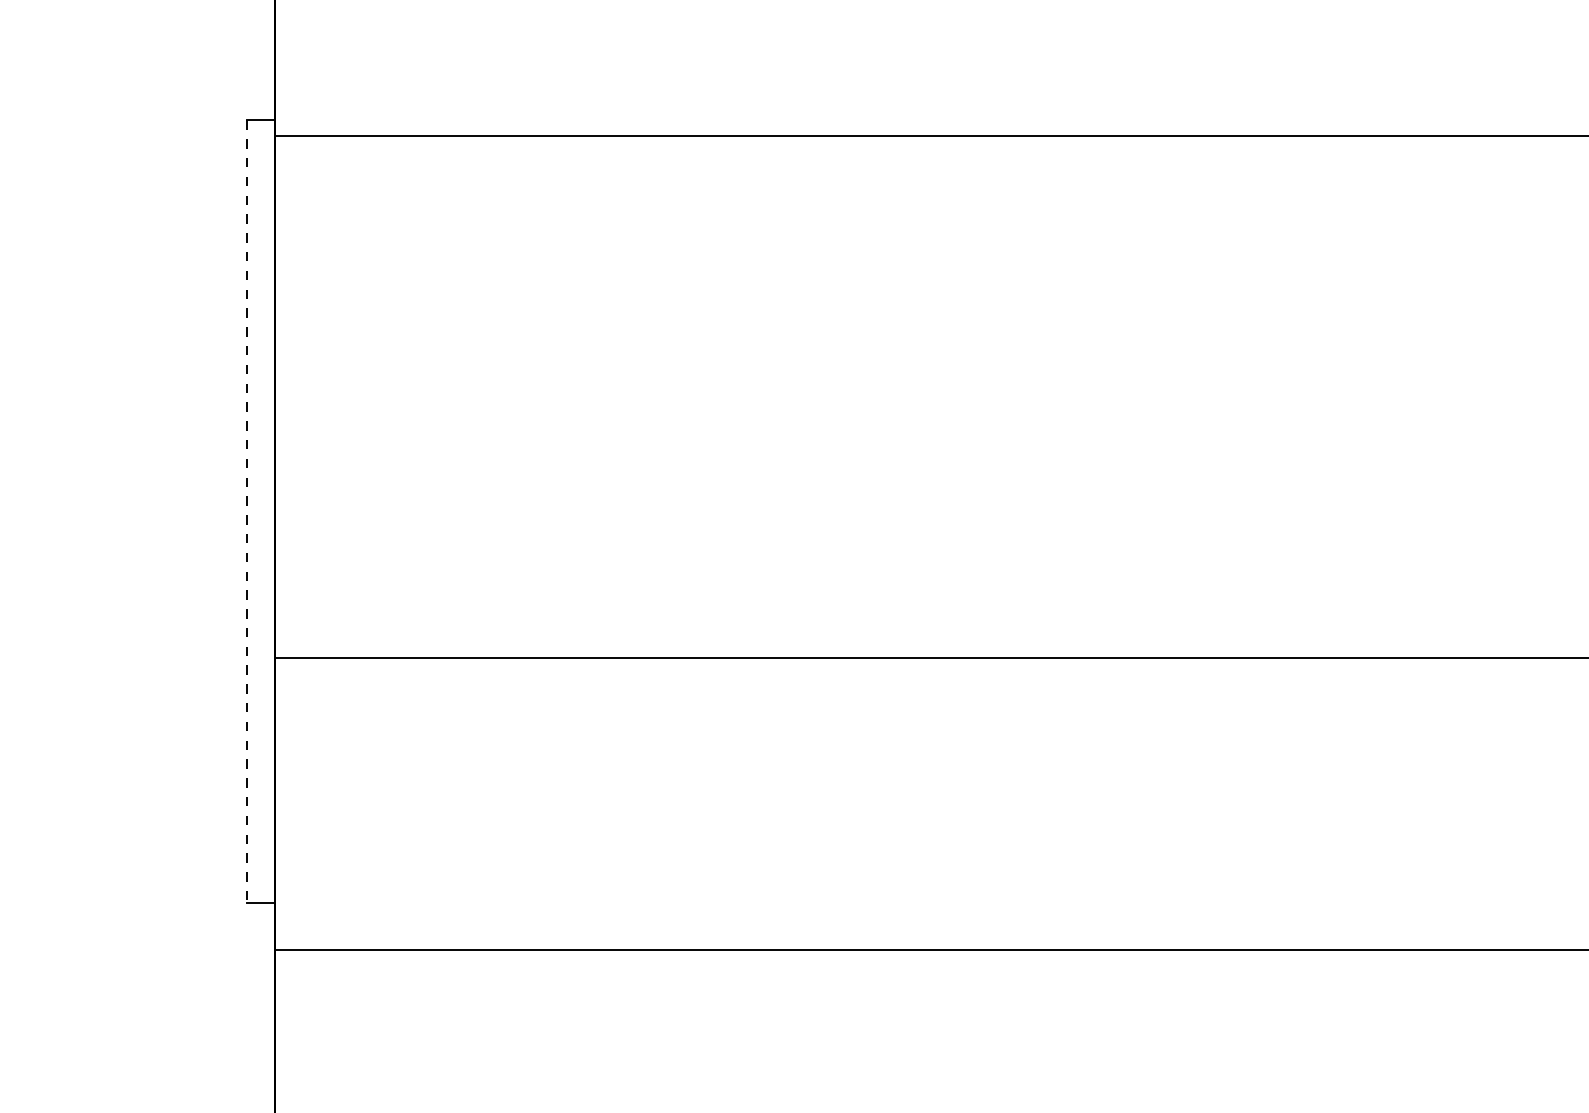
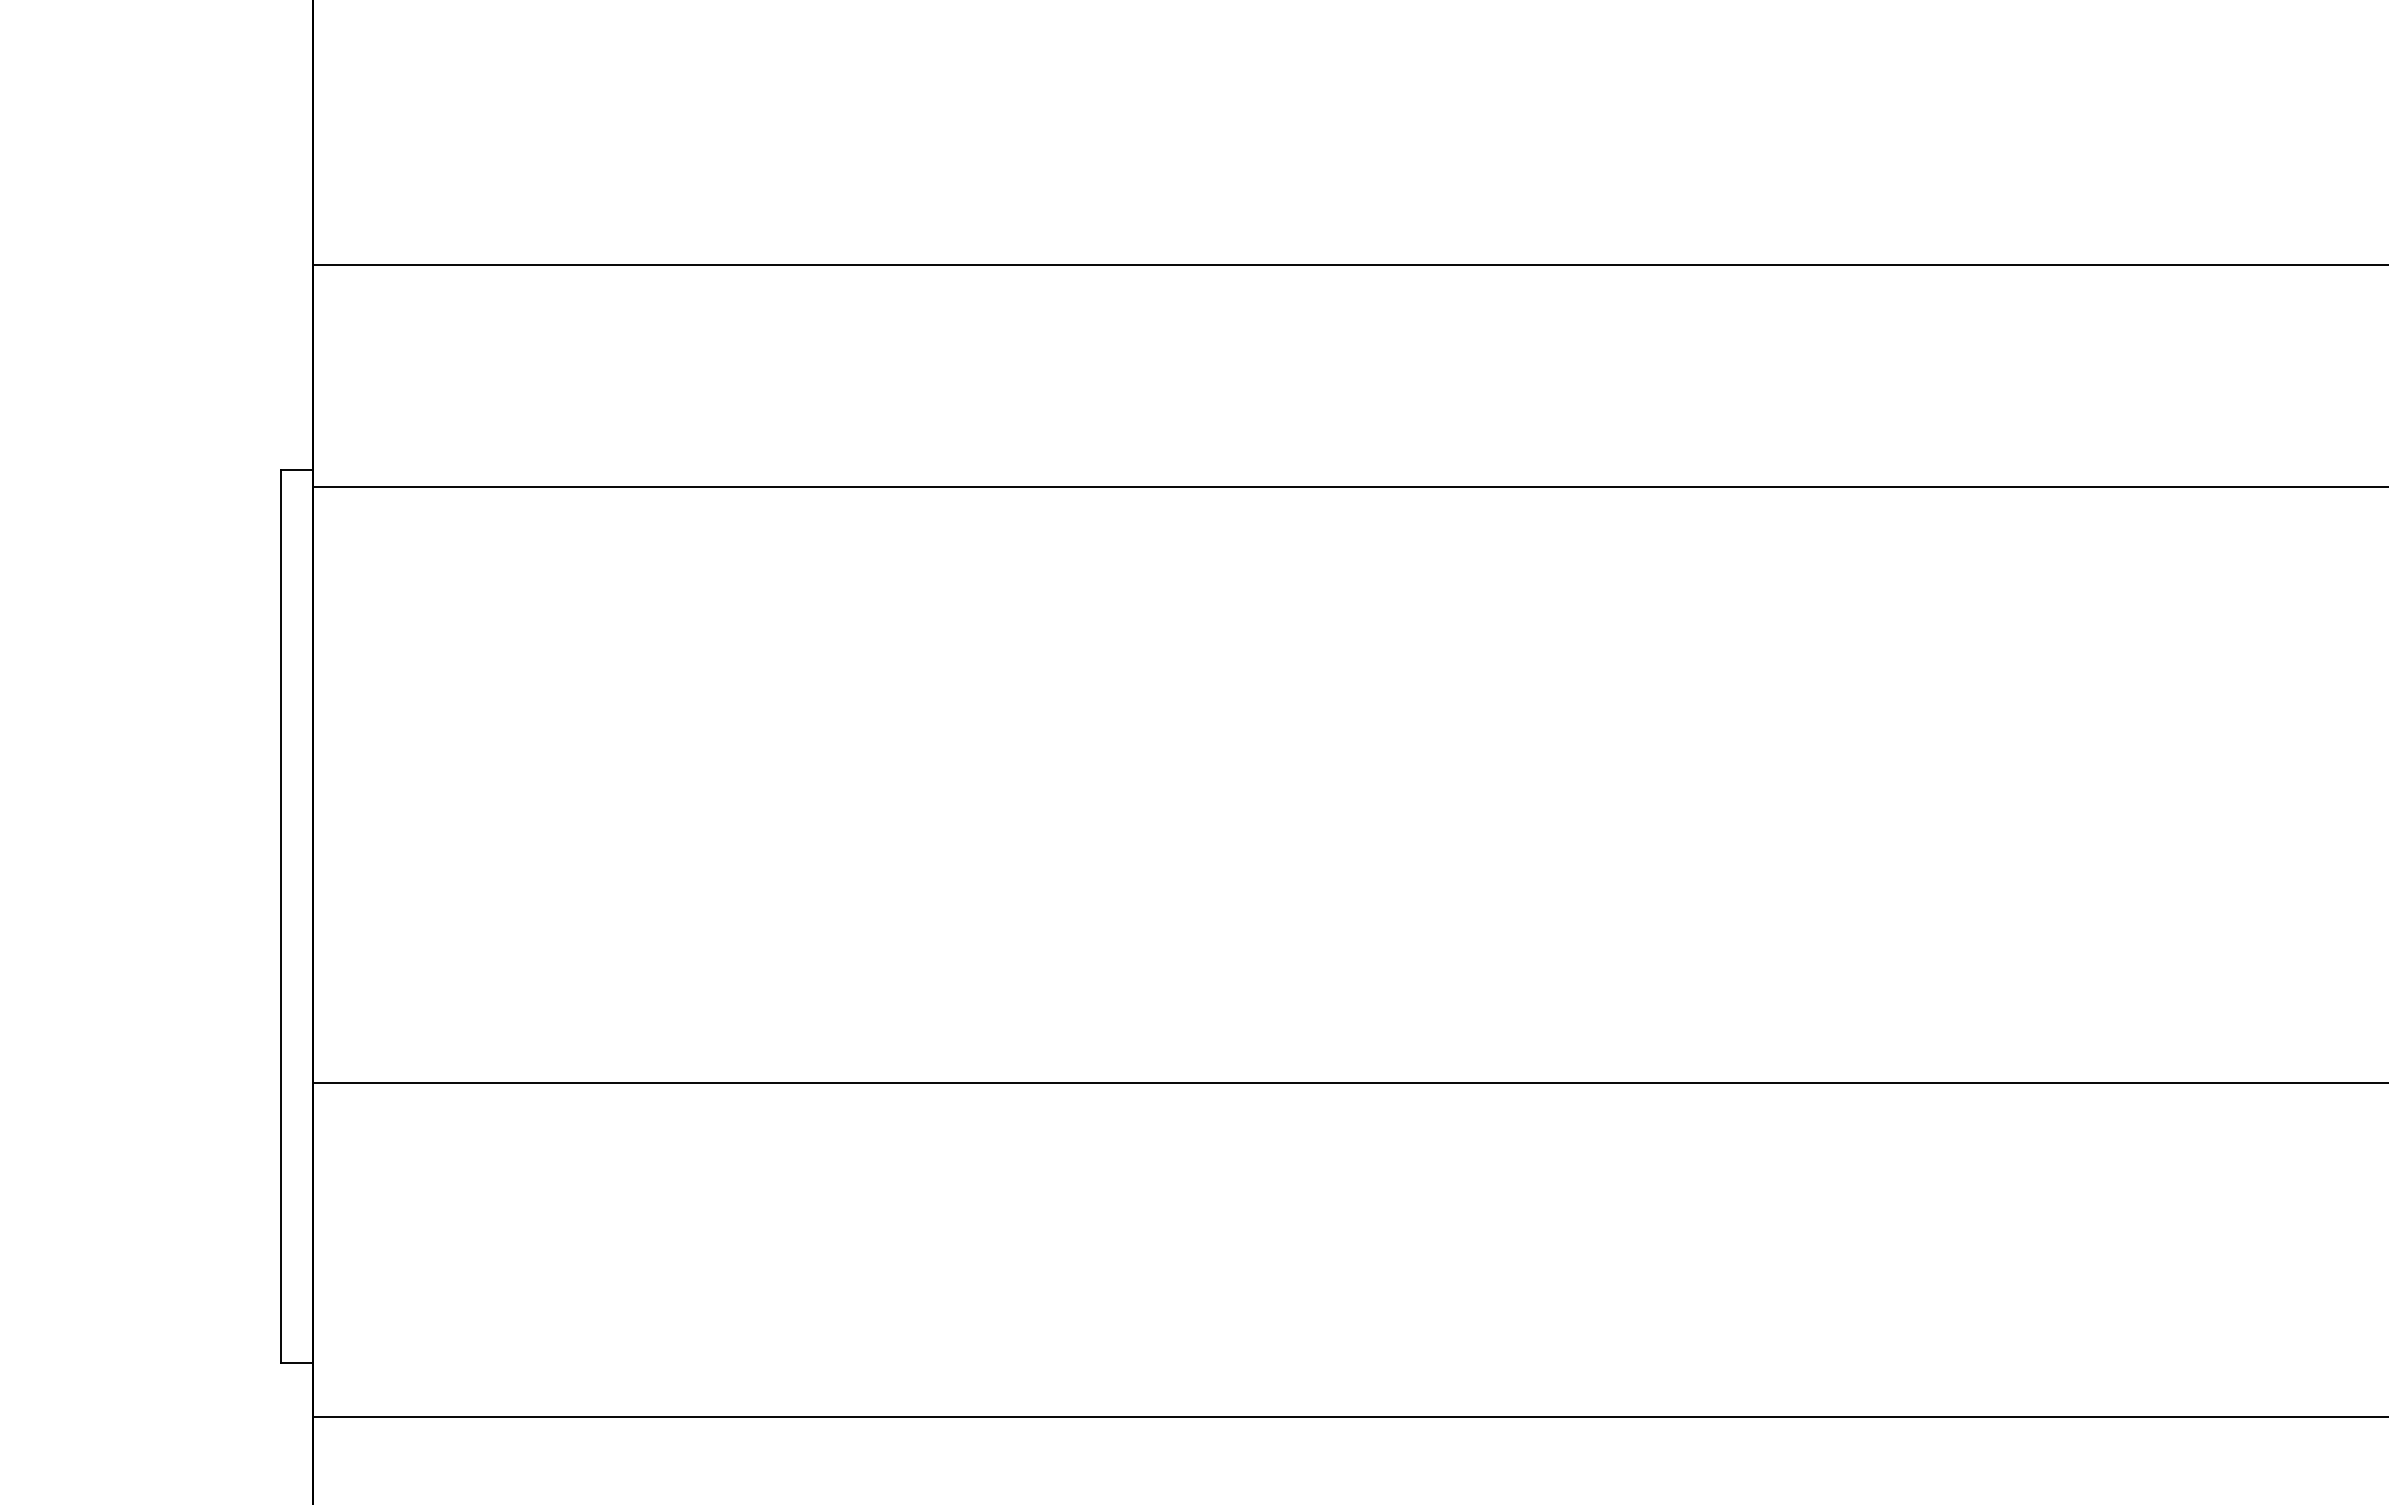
line: (247, 511) -> (280, 916), dashed -> solid

